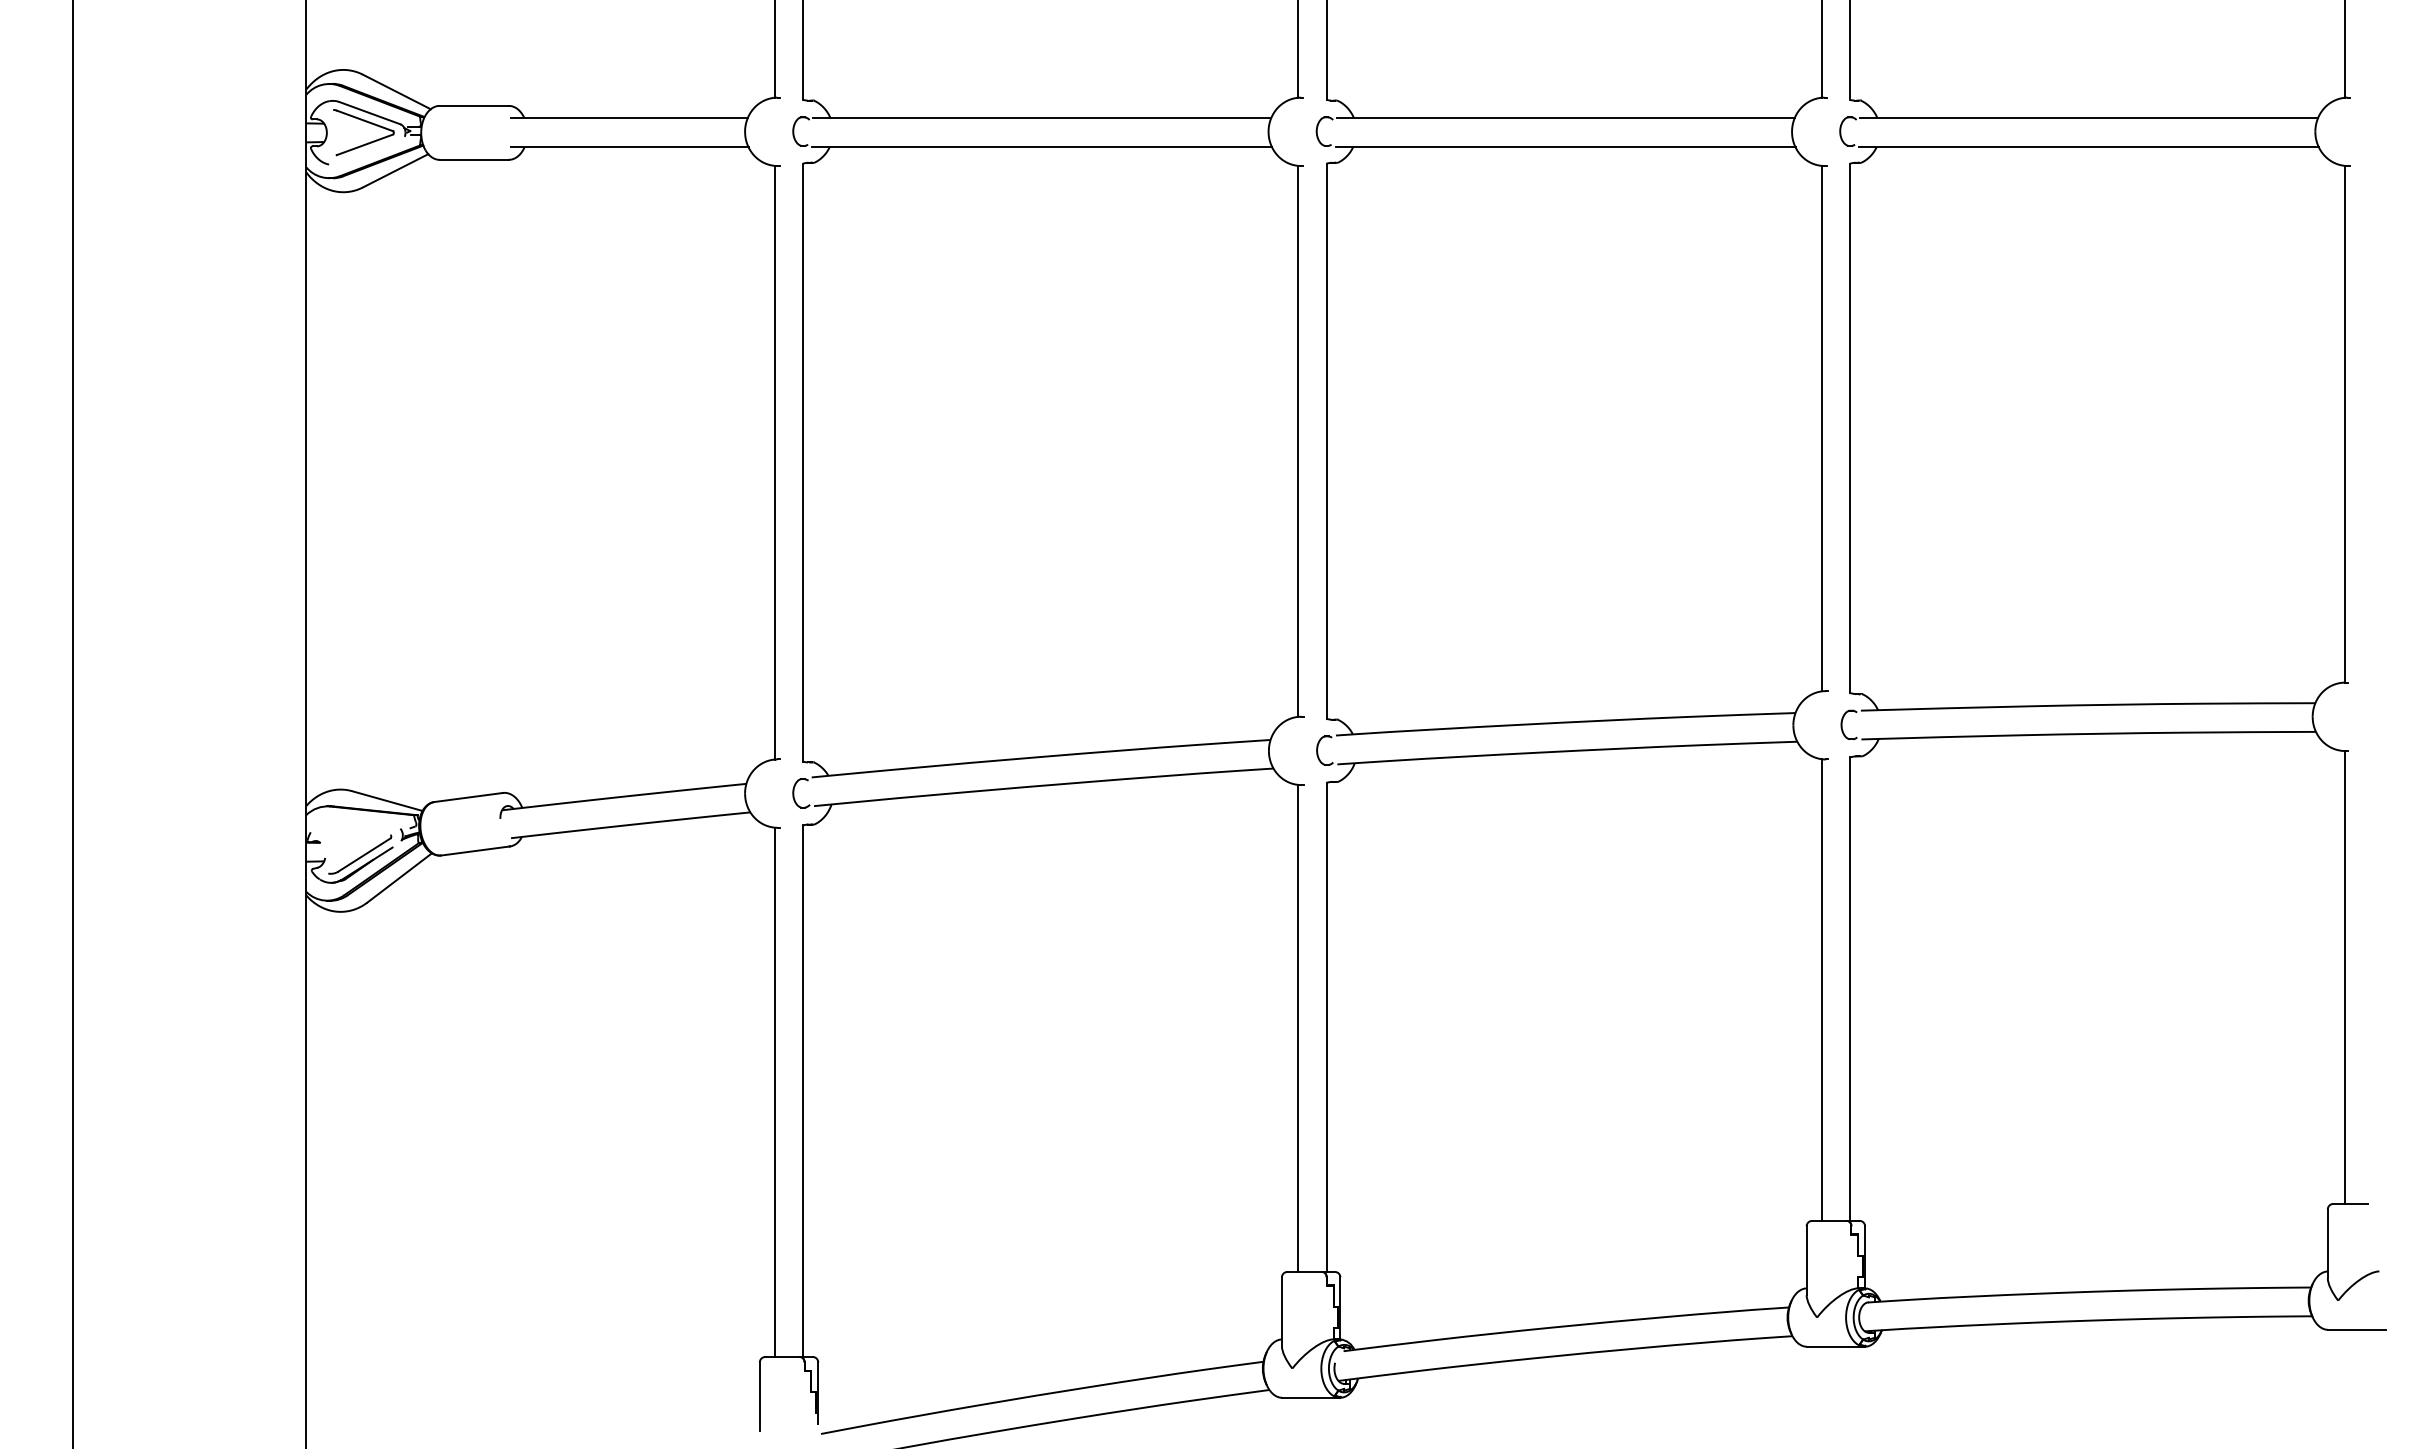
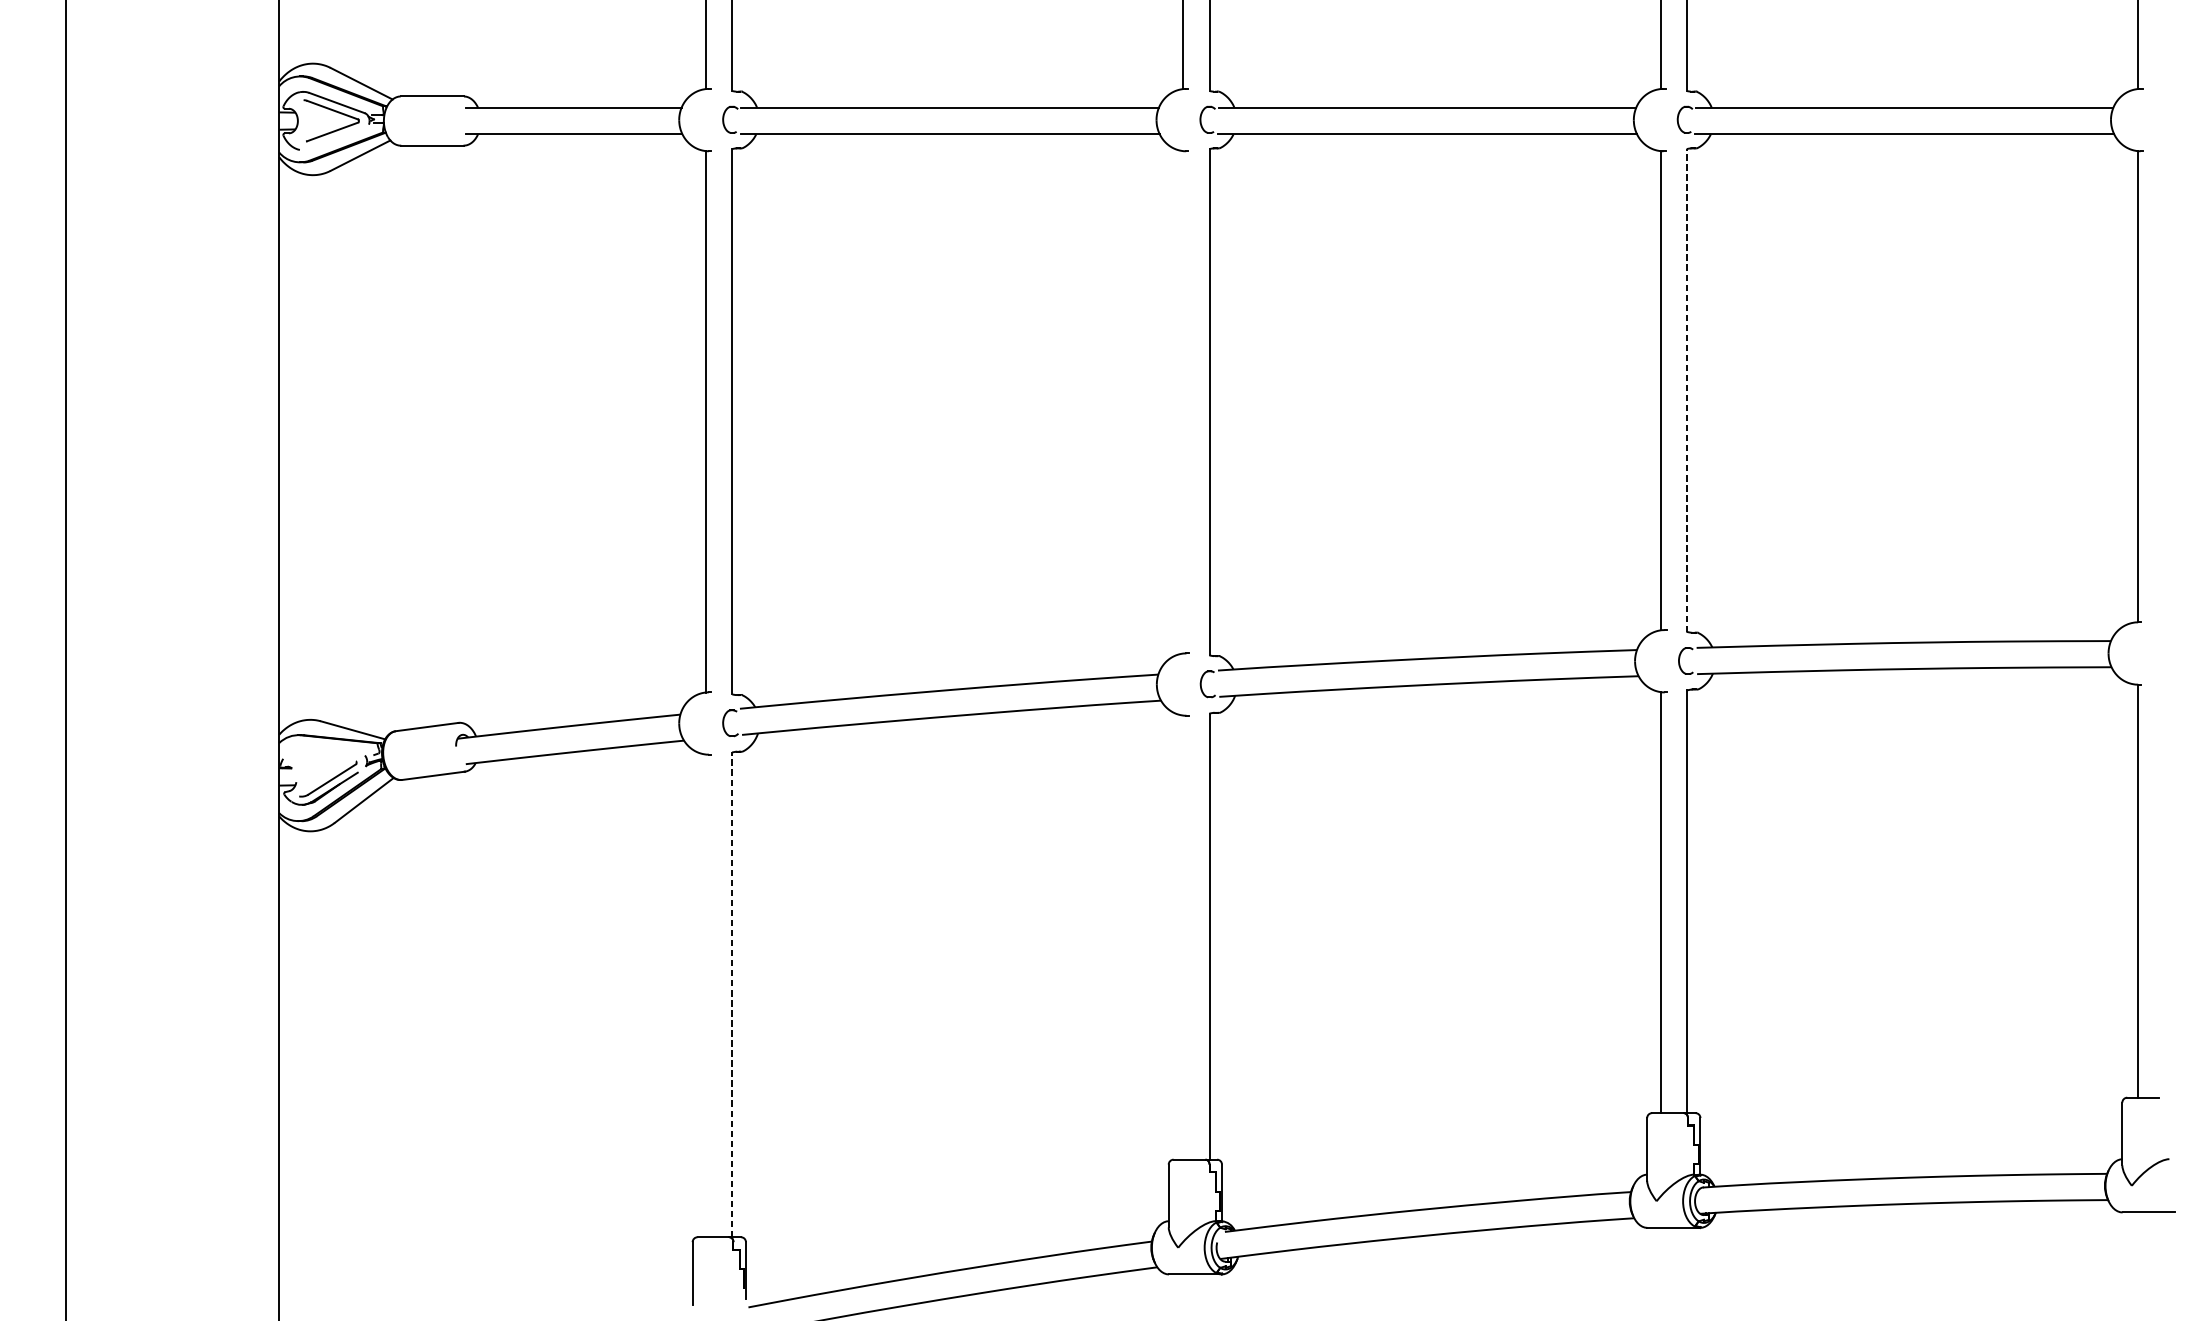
line: (1850, 428) -> (1687, 390), solid -> dashed
line: (1298, 440) -> (1183, 401), removed
line: (1298, 1027) -> (1183, 936), removed
line: (803, 1091) -> (732, 995), solid -> dashed
line: (774, 1092) -> (706, 996), removed

